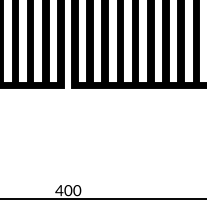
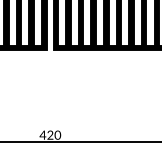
text: (68, 190) -> (50, 135), 400 -> 420

